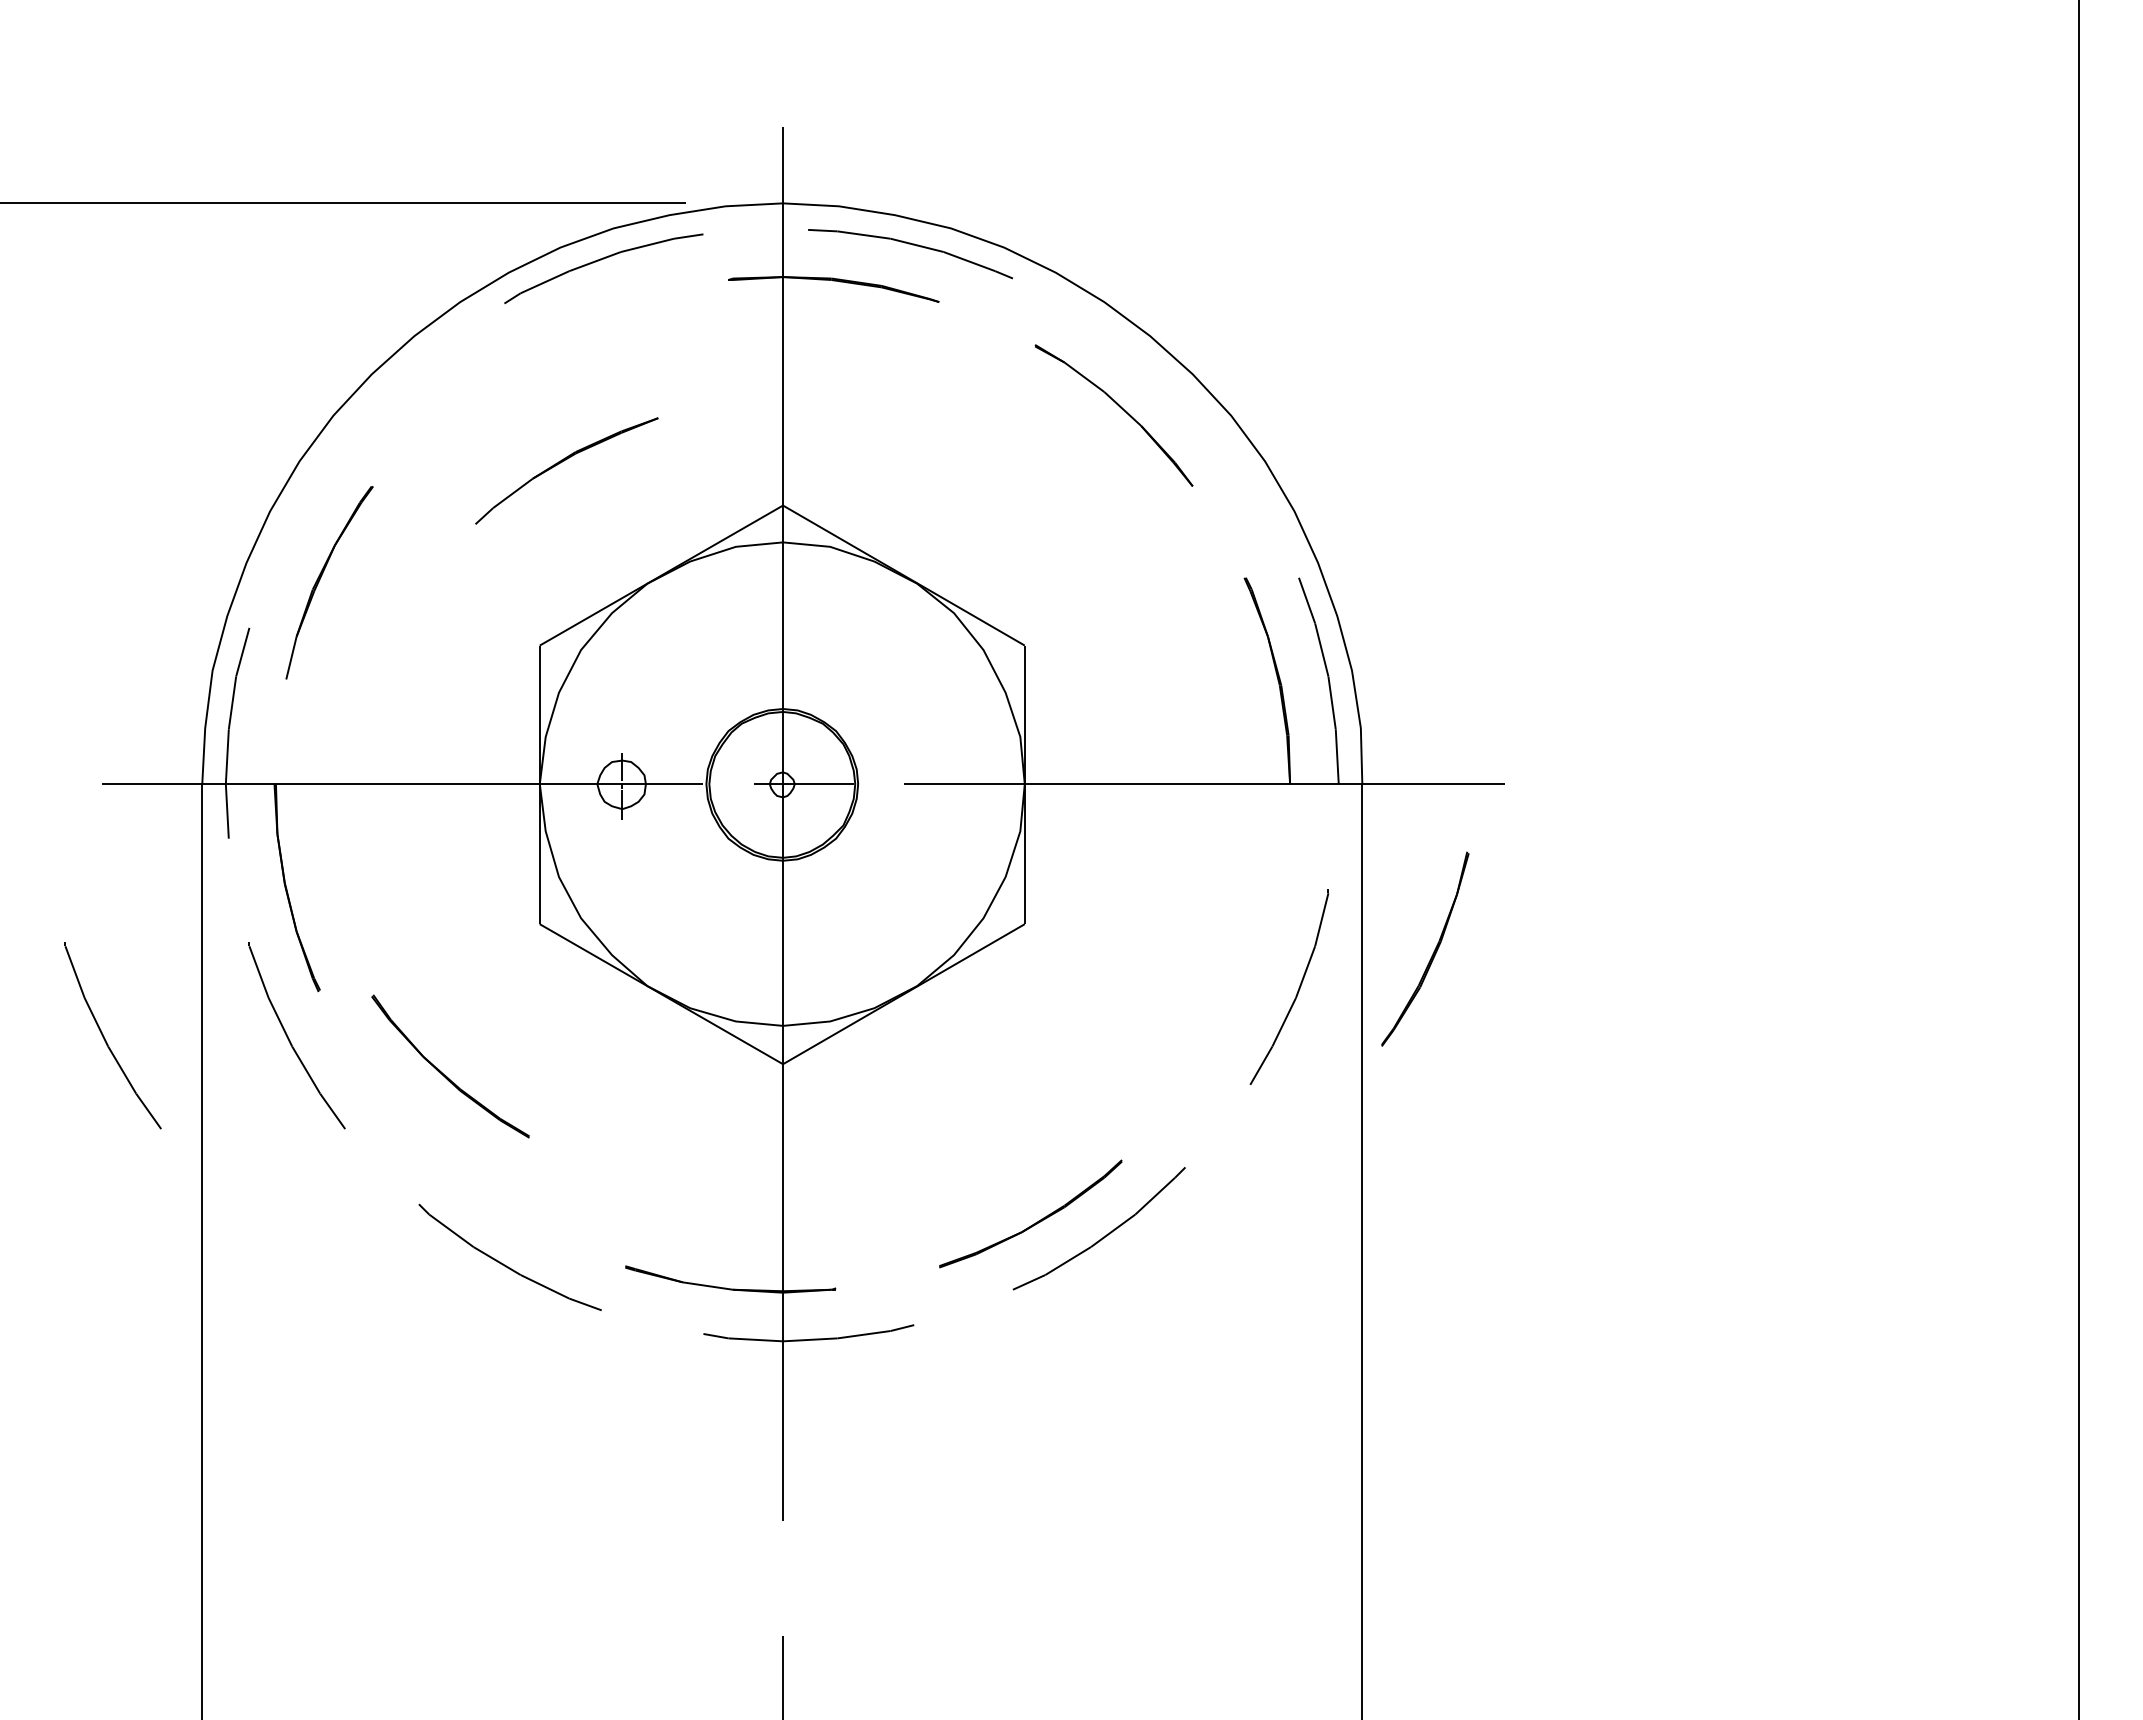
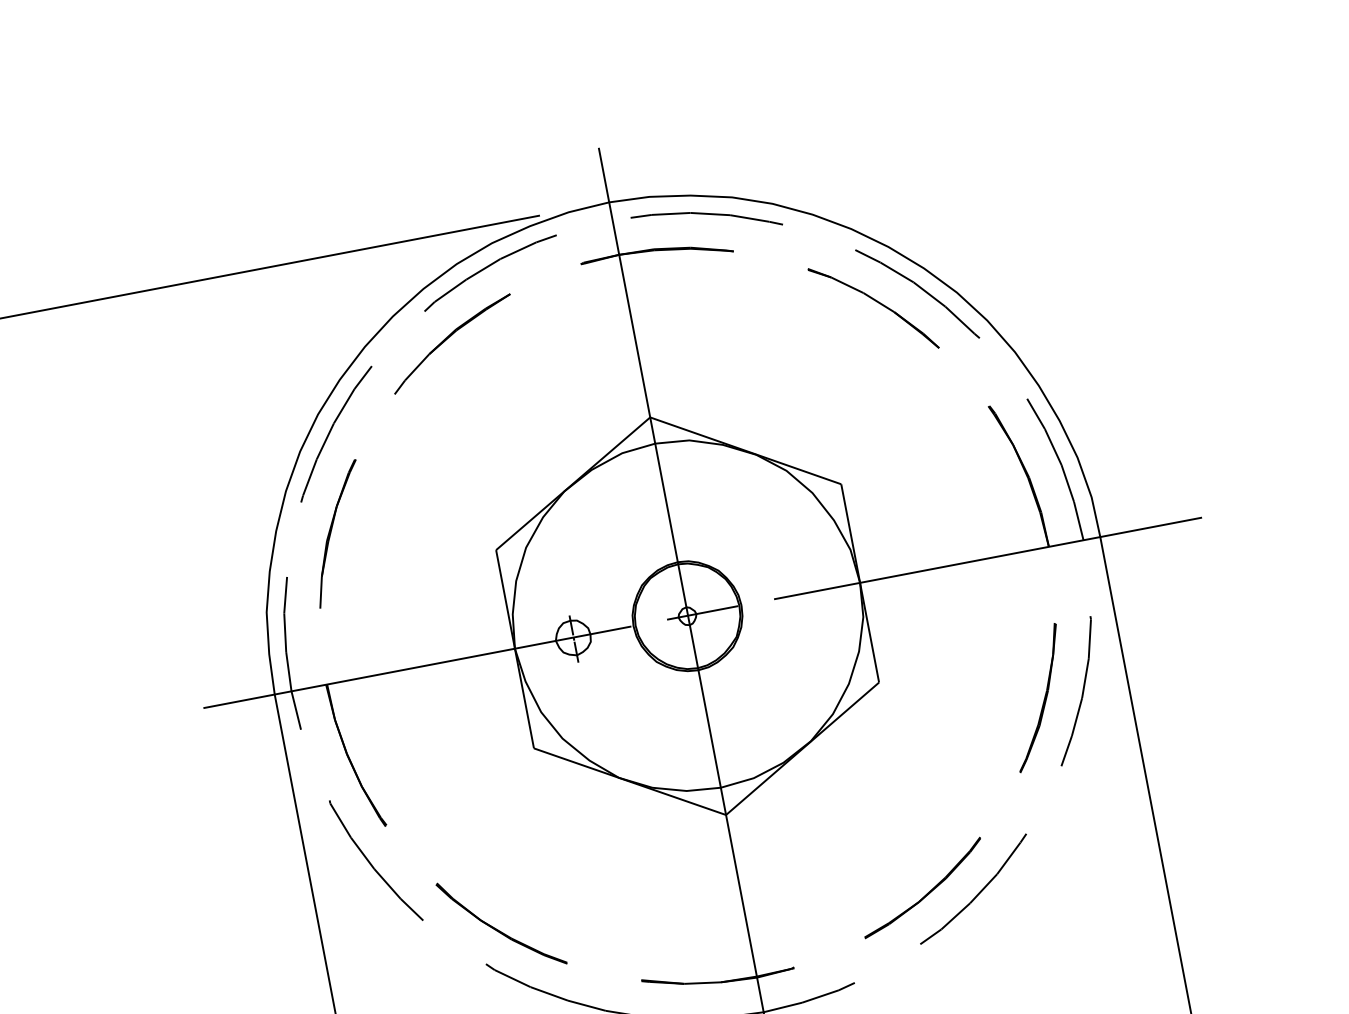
part: (1183, 401) -> (921, 289), added
part: (347, 440) -> (331, 430), added
part: (562, 462) -> (448, 338), moved
part: (1433, 951) -> (1044, 698), moved
part: (105, 1038) -> (240, 888), removed
part: (446, 1075) -> (499, 930), moved

